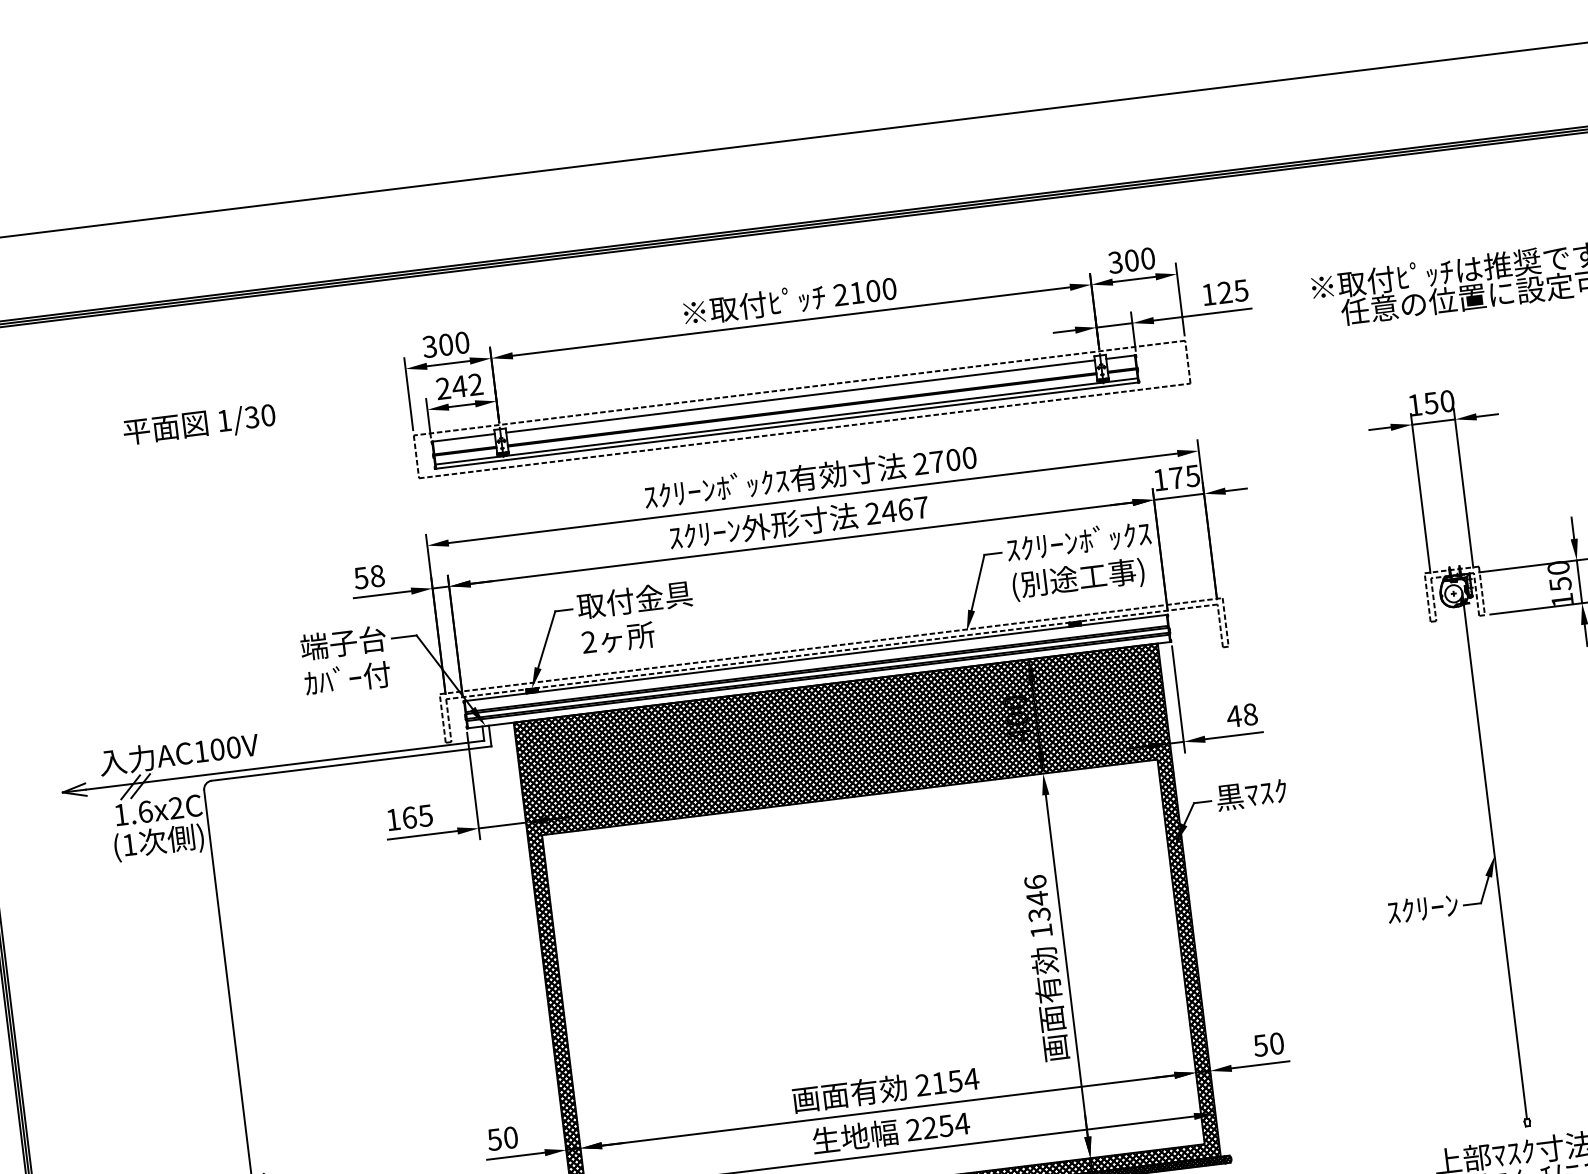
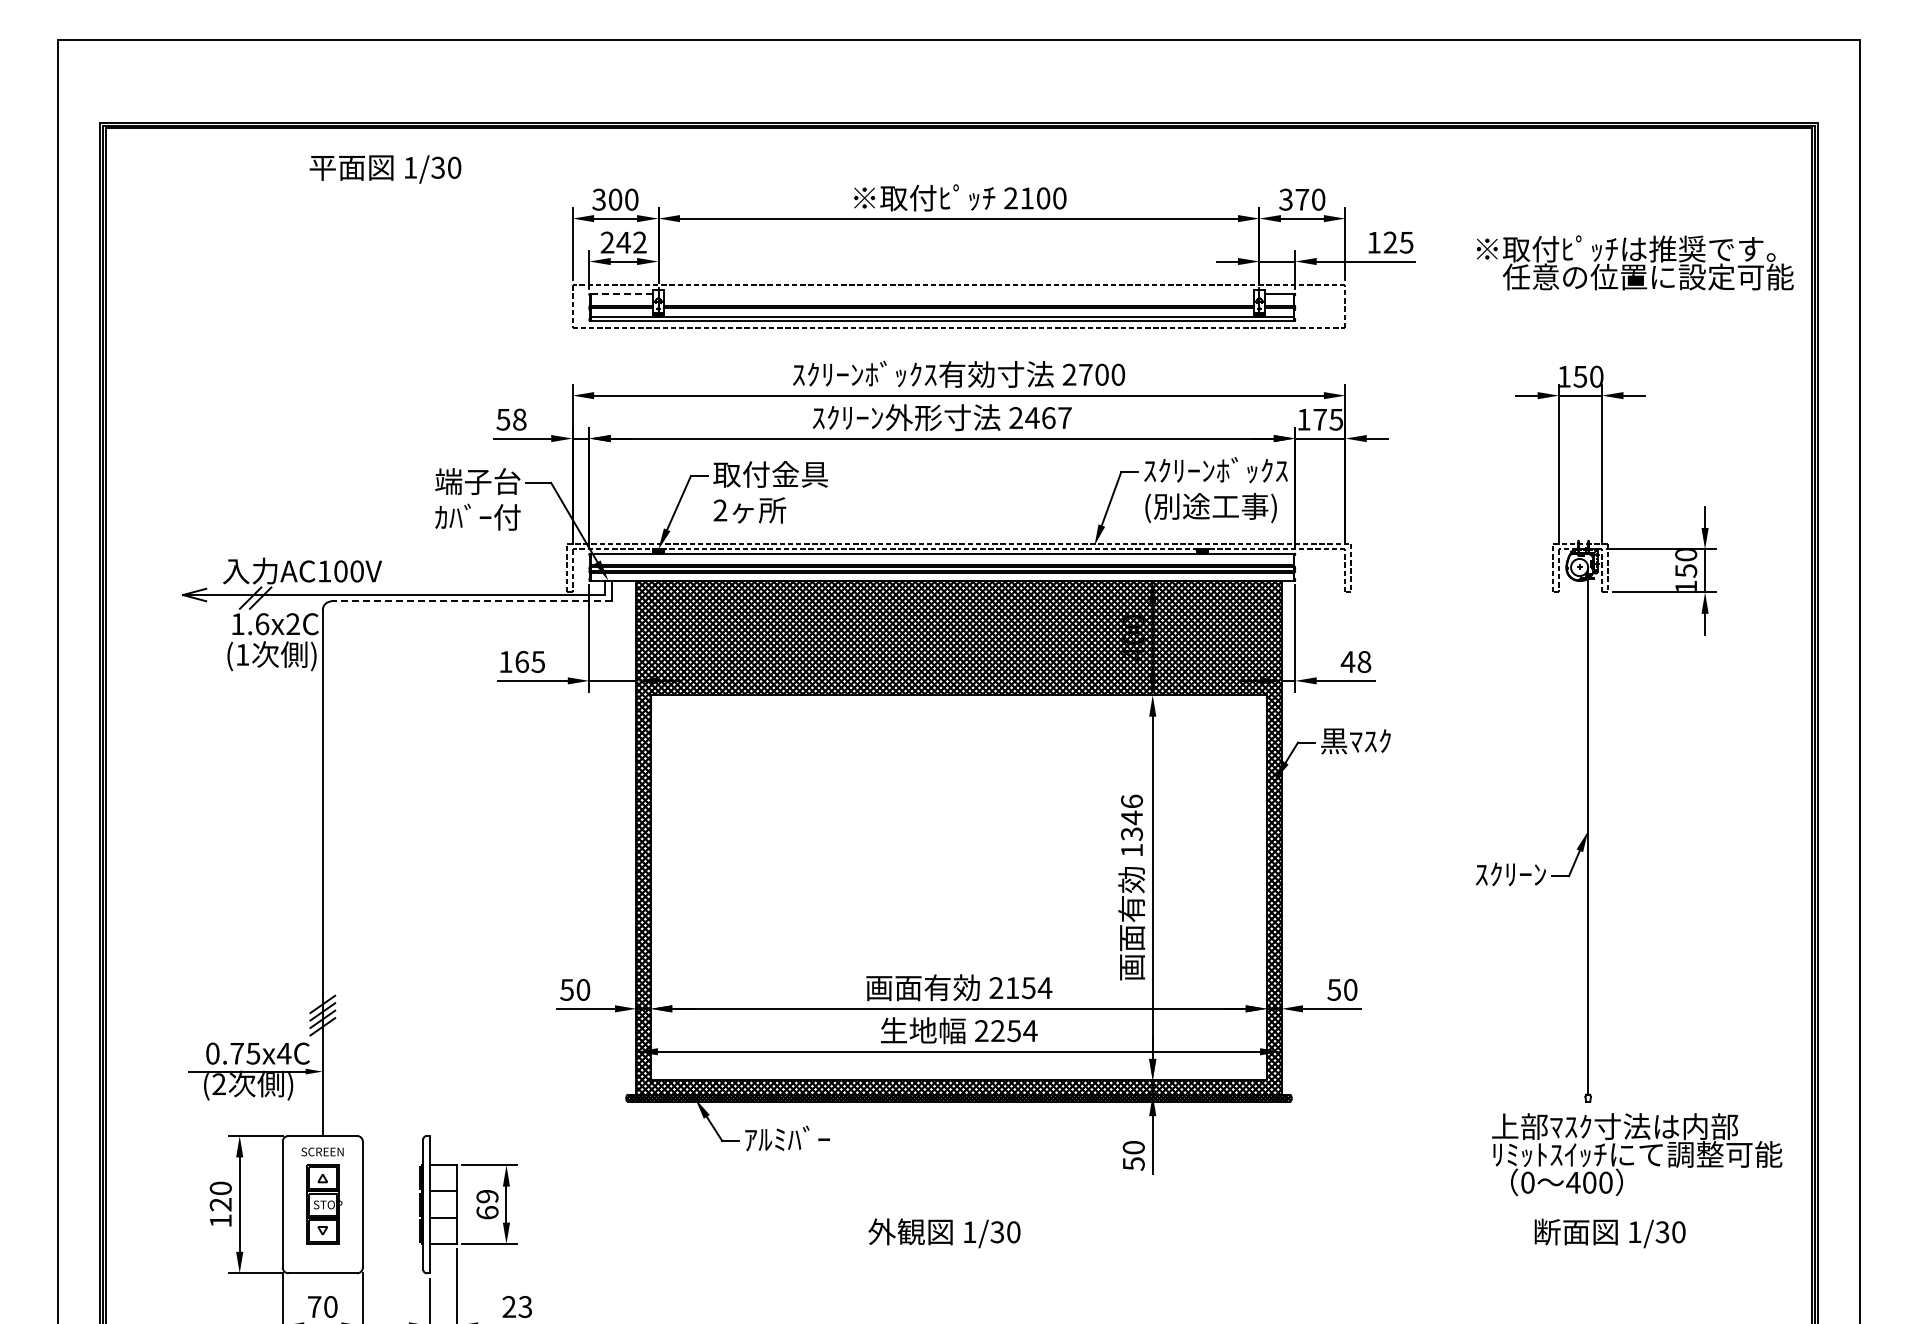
text: (1131, 260) -> (1302, 199), 300 -> 370
line: (800, 396) -> (958, 293), removed
text: (199, 425) -> (385, 169), moved
line: (464, 437) -> (622, 293), solid -> dashed
line: (351, 763) -> (471, 601), solid -> dashed

